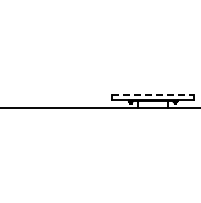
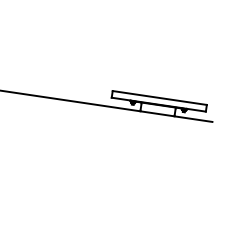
line: (153, 94) -> (160, 97), dashed -> solid

